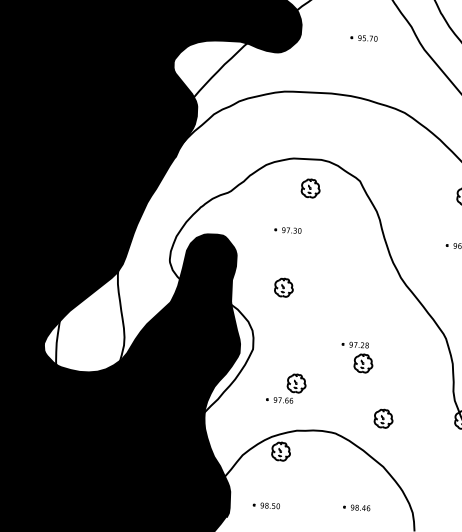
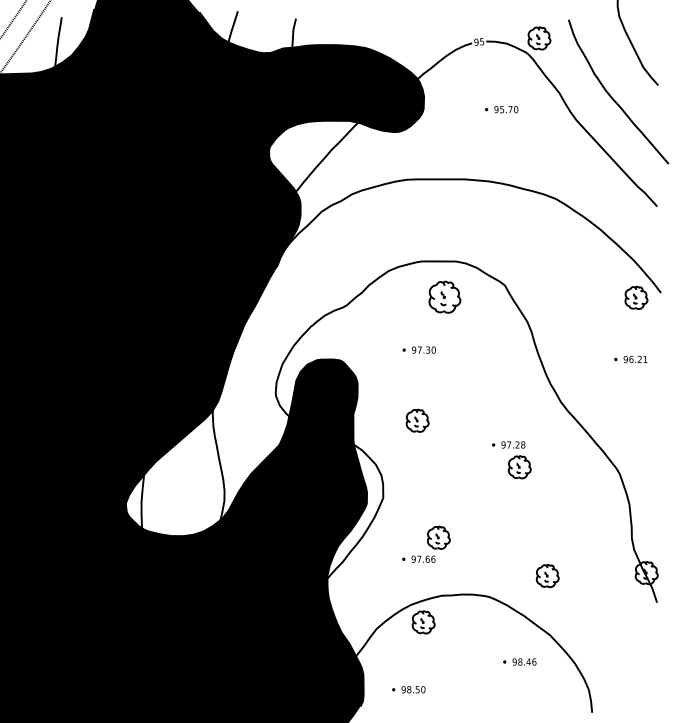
part: (310, 188) -> (444, 297), size x1.4
part: (357, 357) -> (511, 460), moved
part: (356, 507) -> (519, 661), moved

